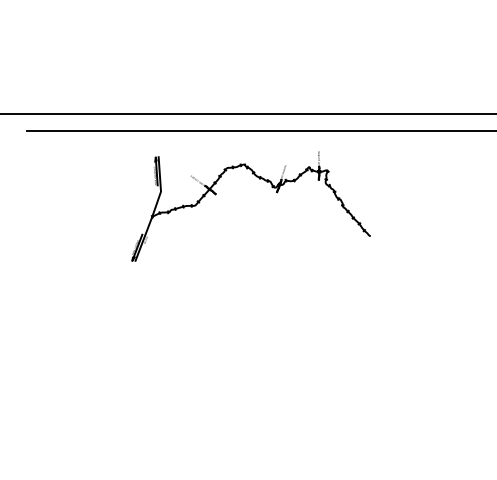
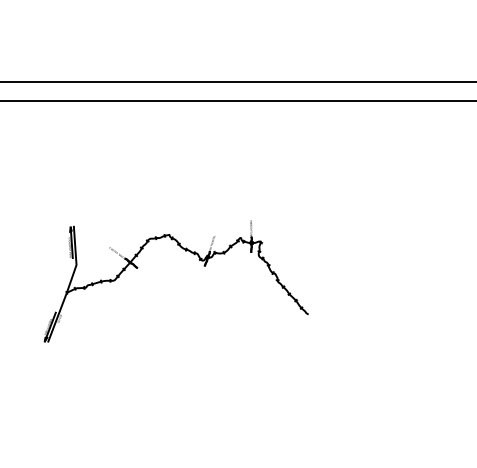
part: (271, 187) -> (198, 260), moved

